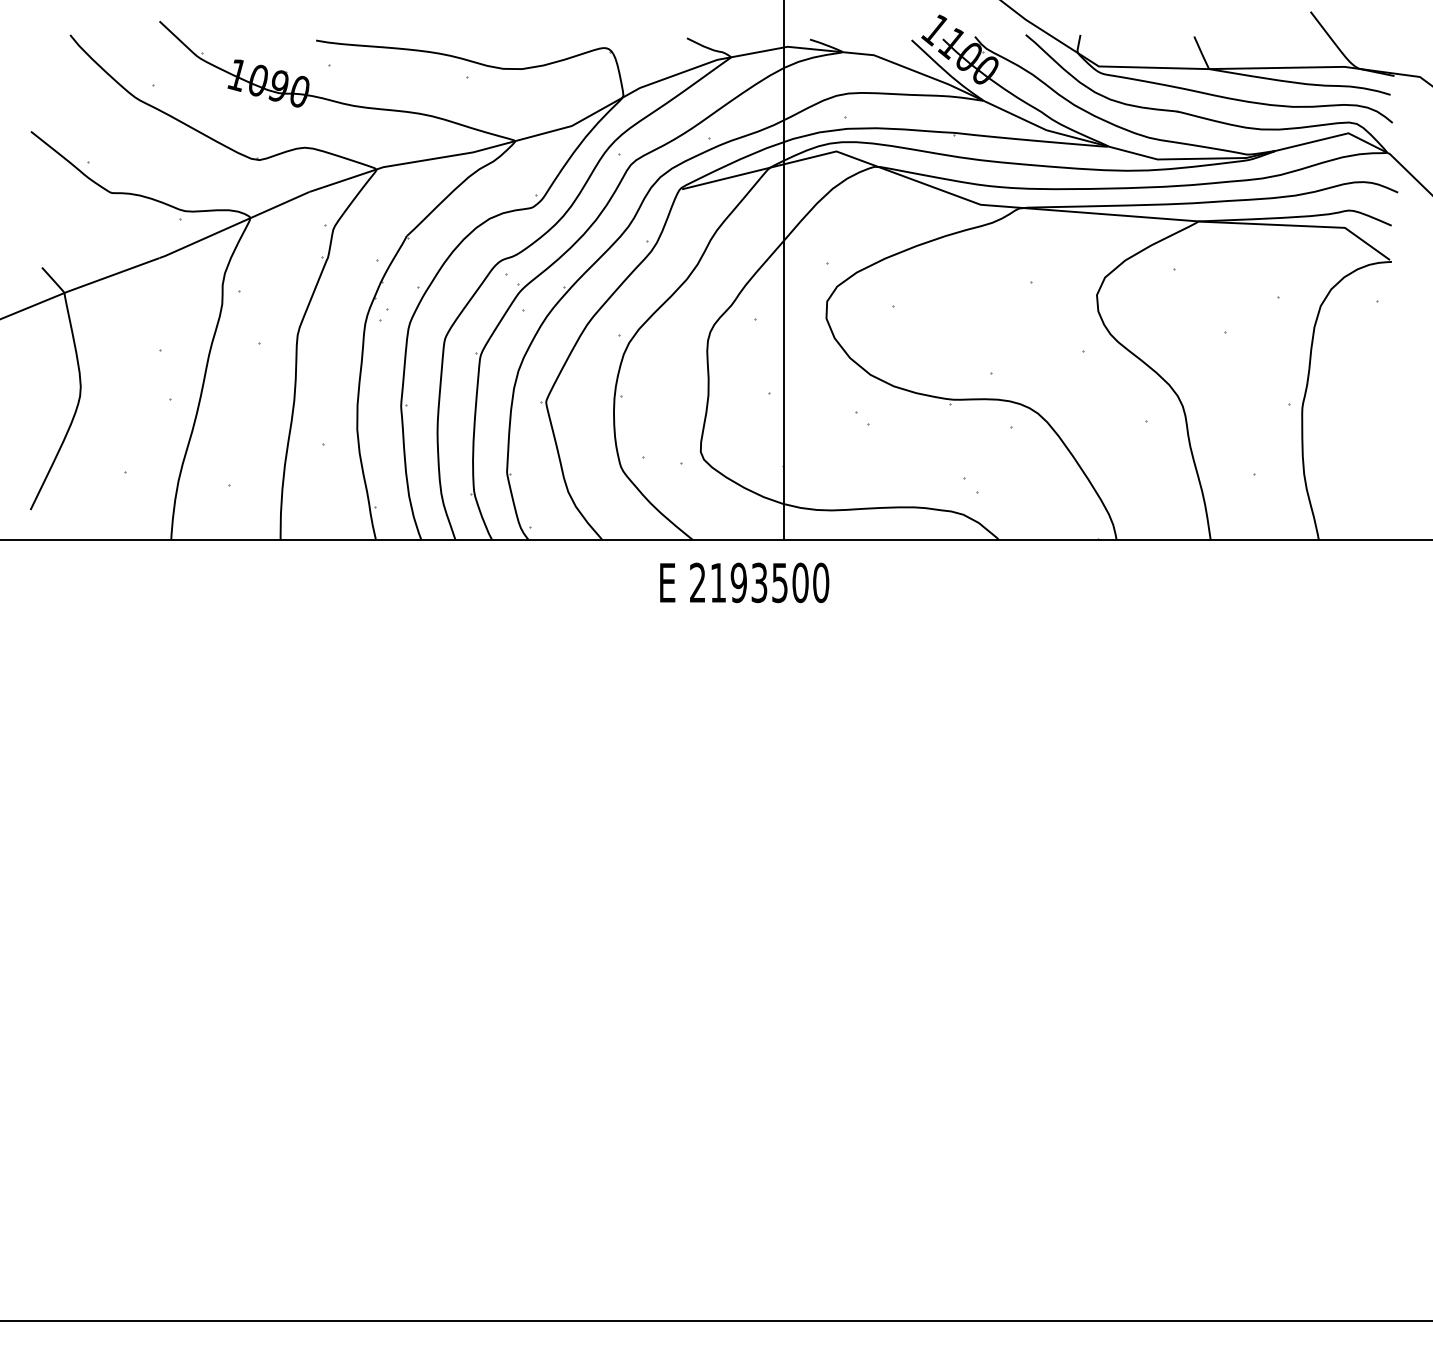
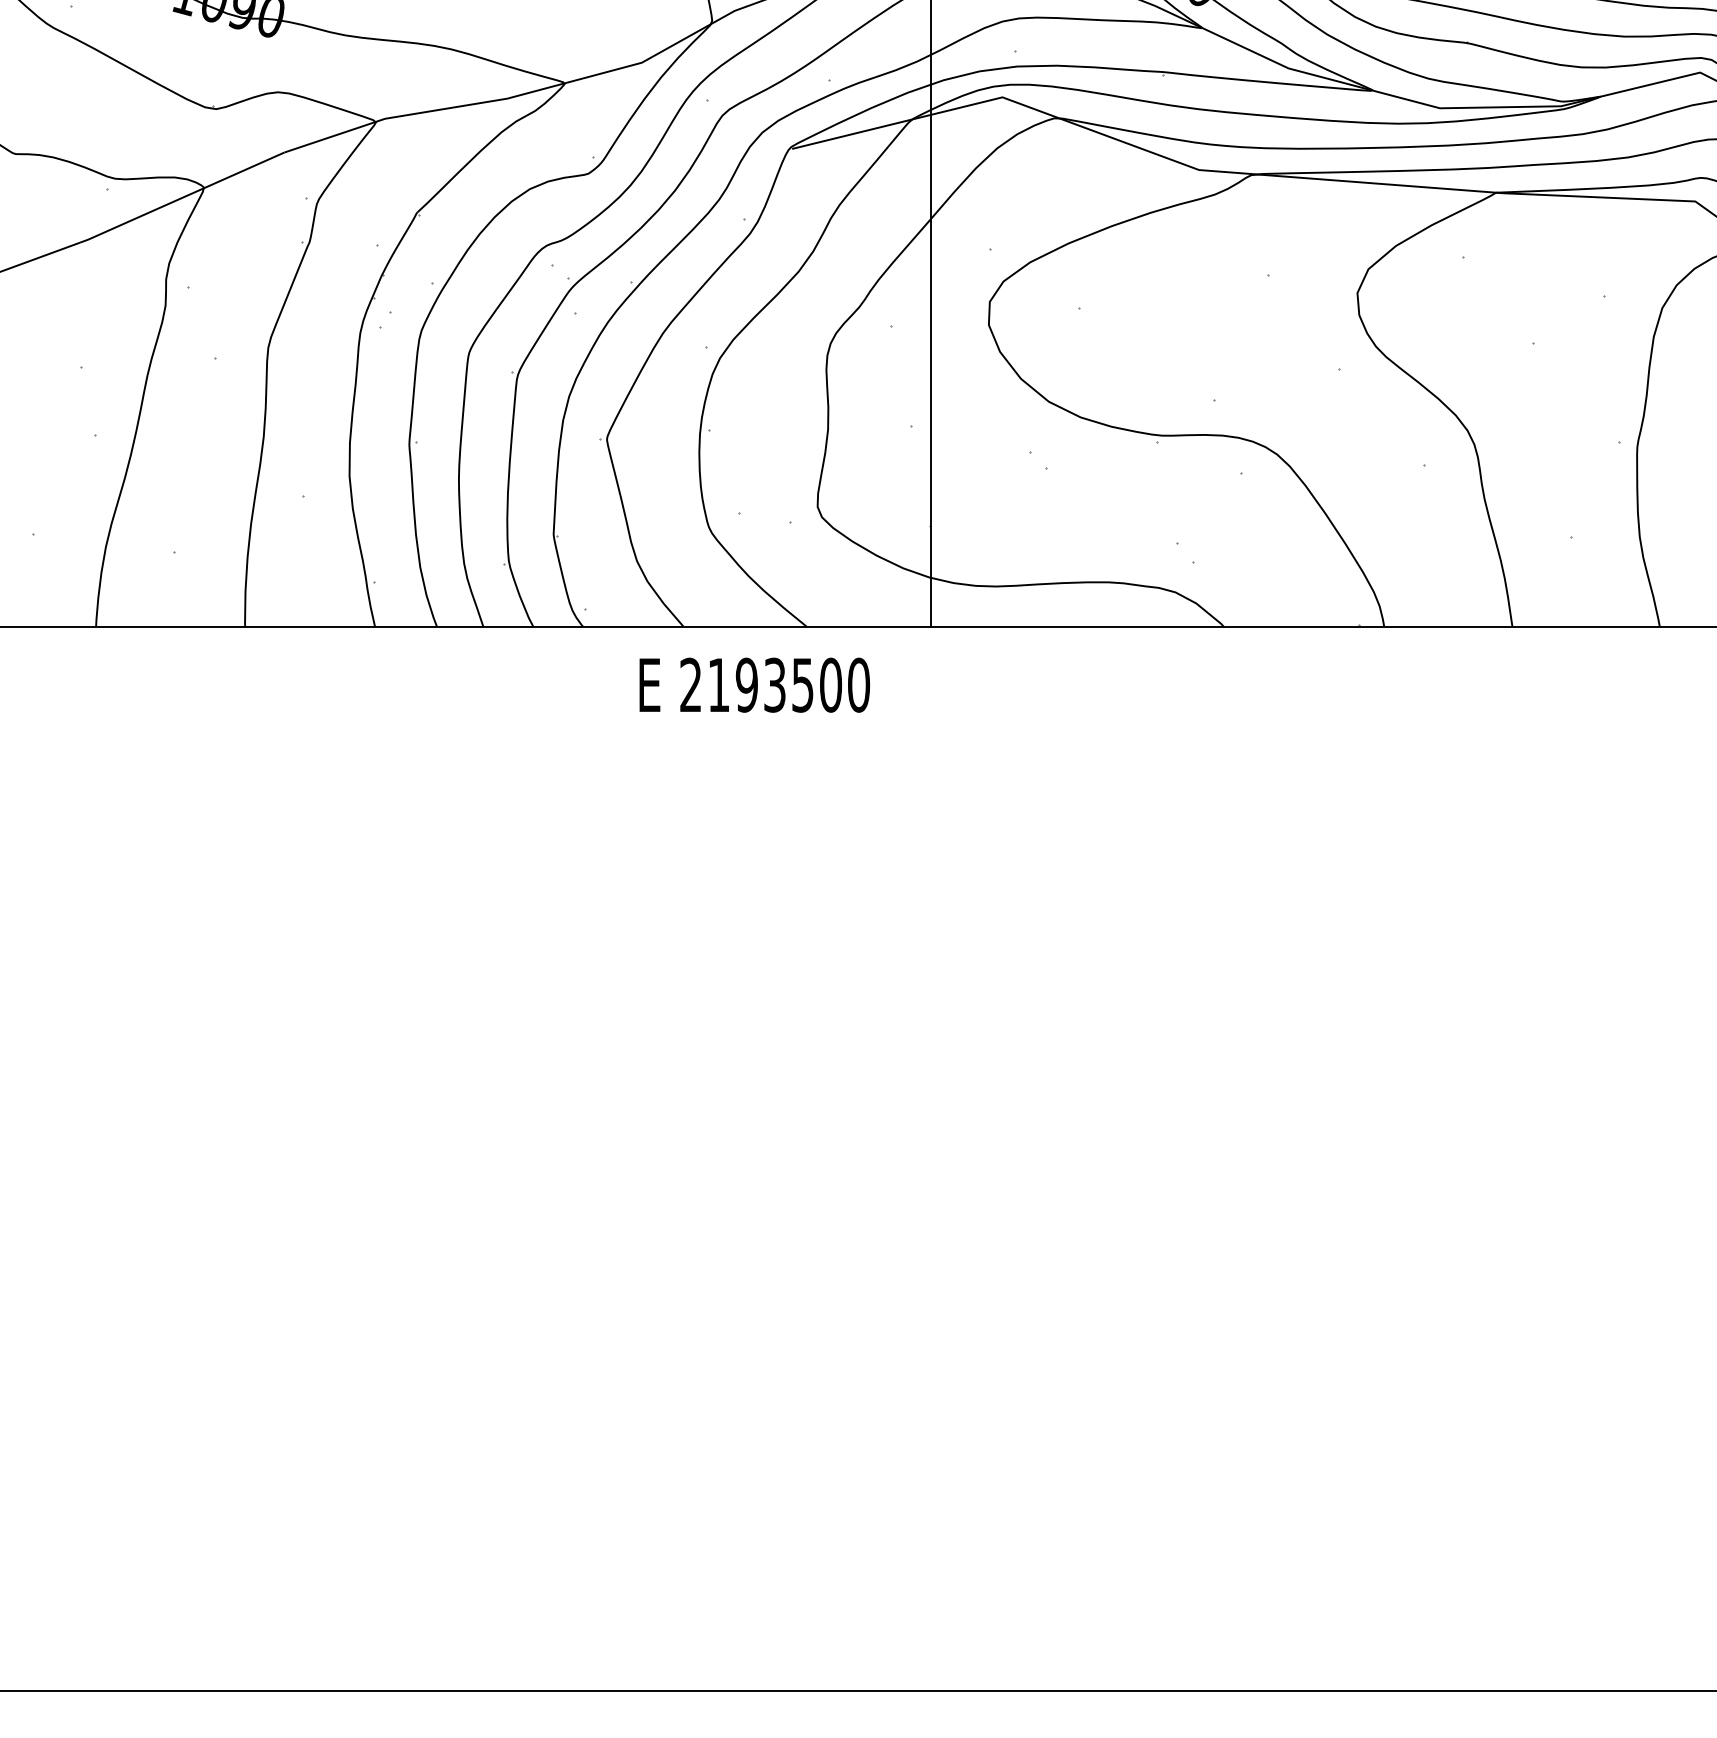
text: (744, 582) -> (754, 684), moved

